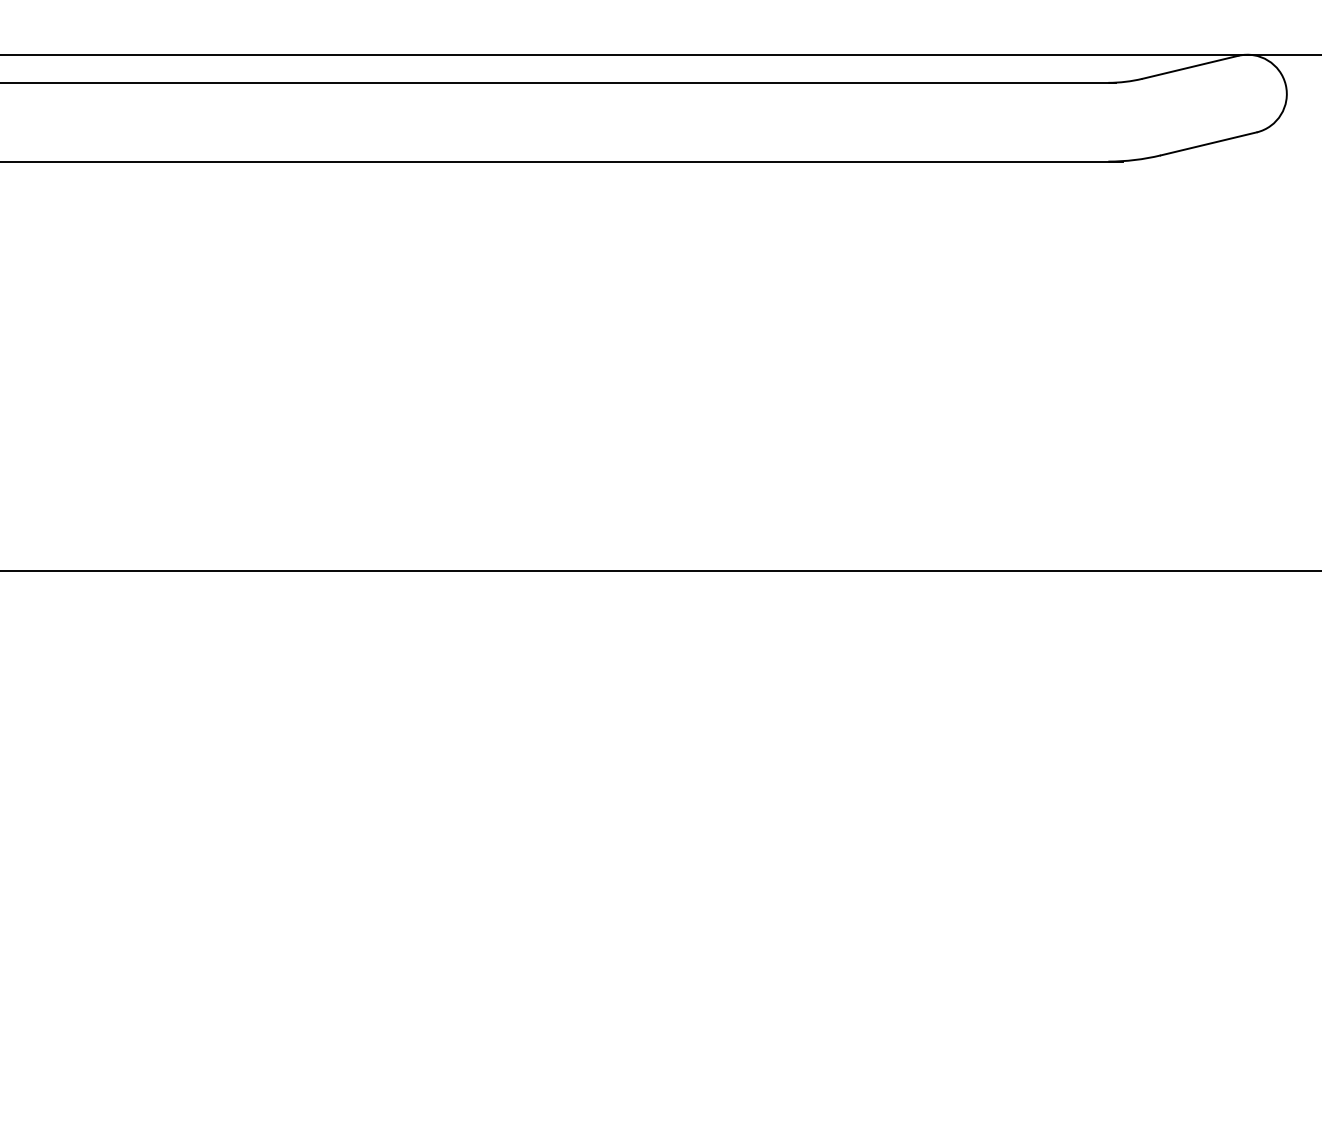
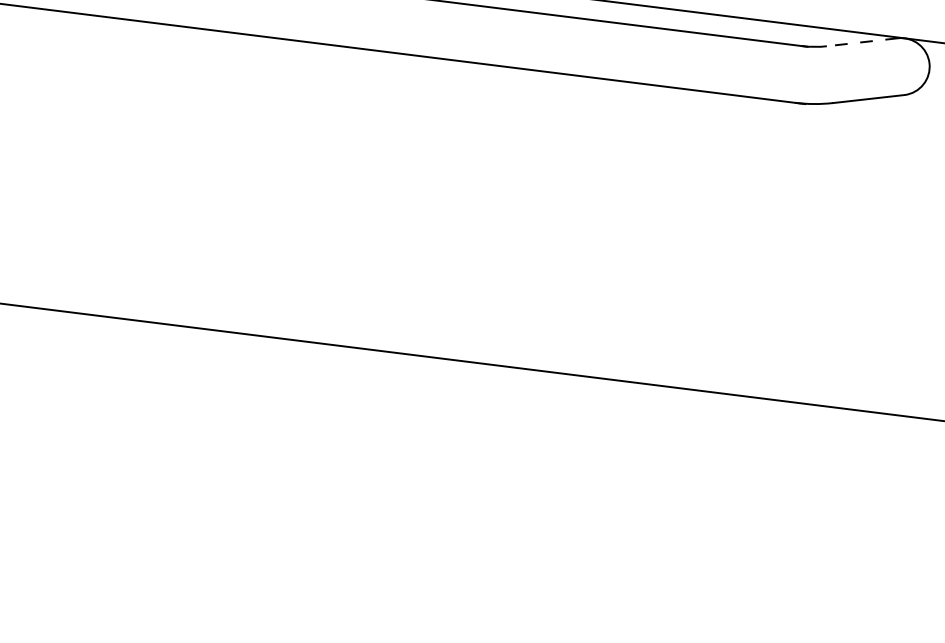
line: (1189, 67) -> (861, 42), solid -> dashed

